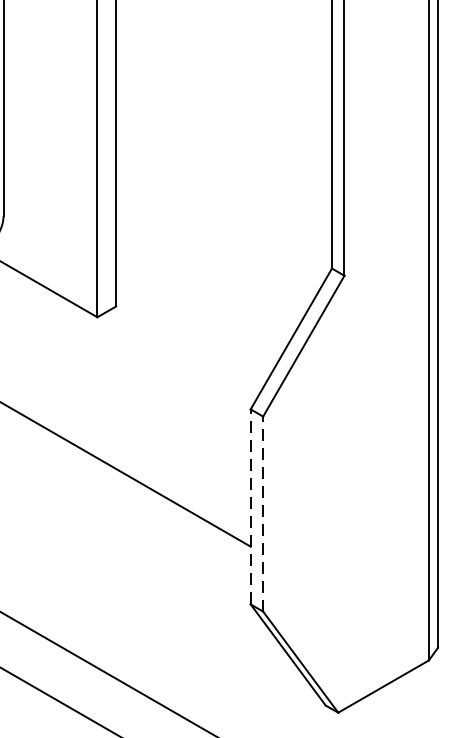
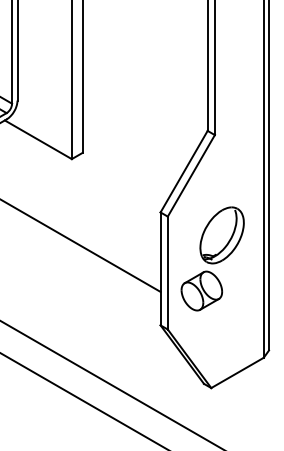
part: (340, 488) -> (212, 258), added
line: (250, 506) -> (160, 268), dashed -> solid
line: (262, 513) -> (167, 272), dashed -> solid

